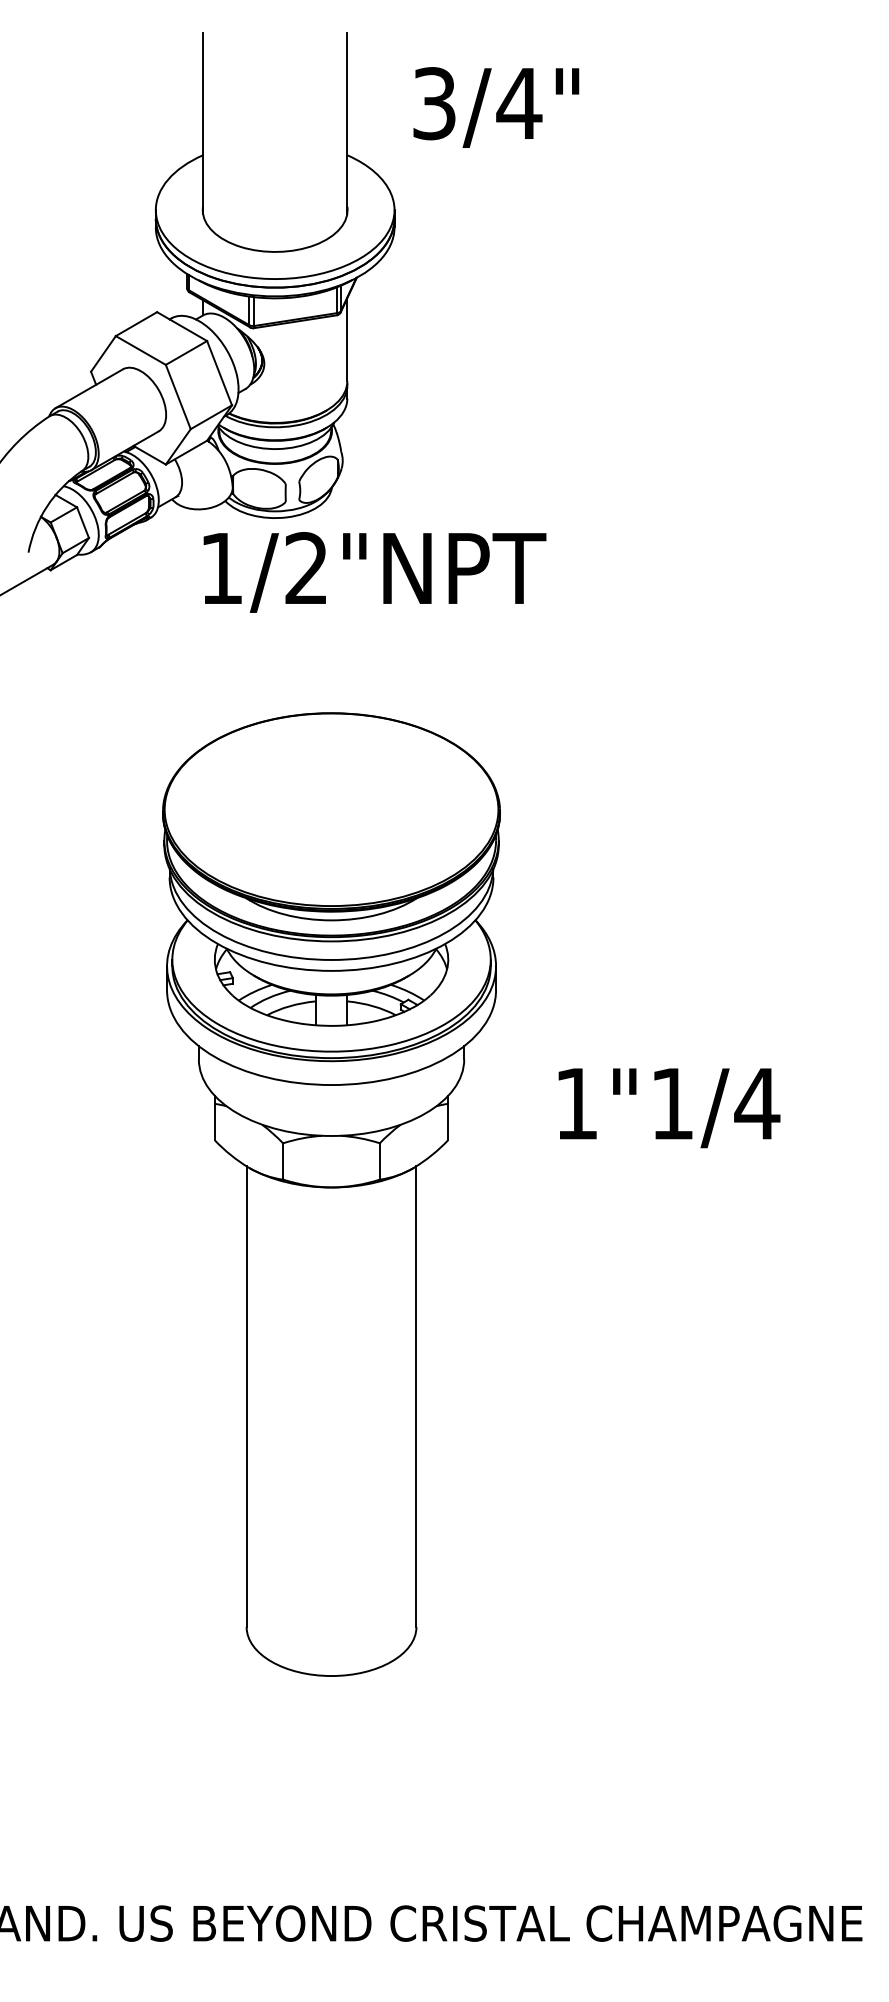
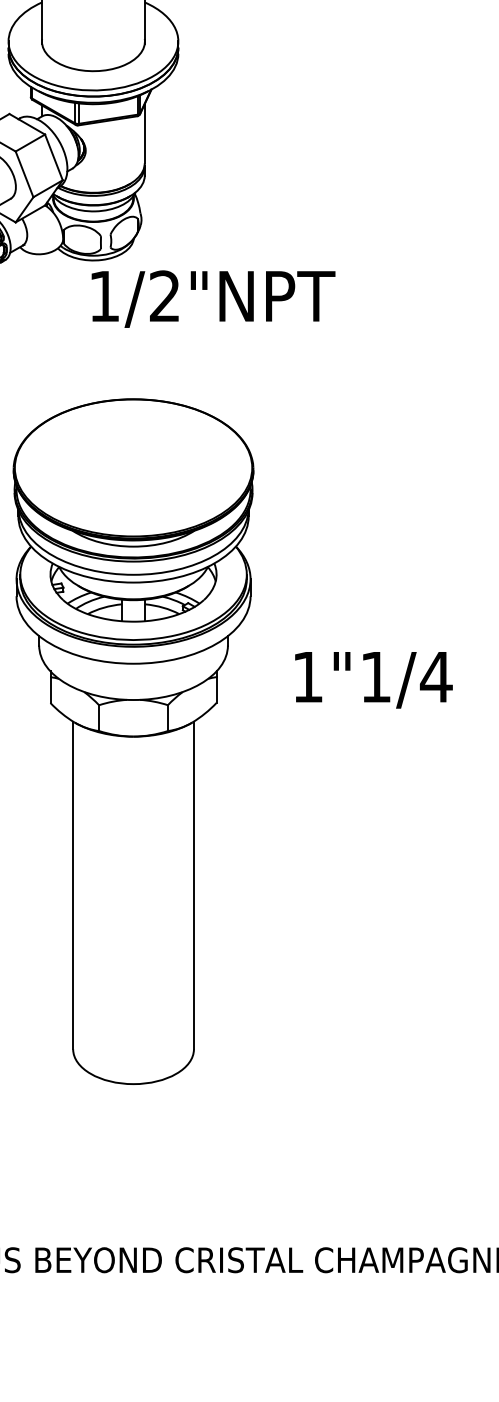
text: (374, 572) -> (213, 299), moved

